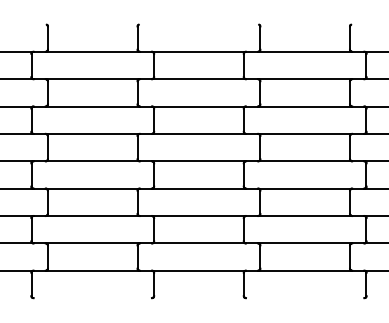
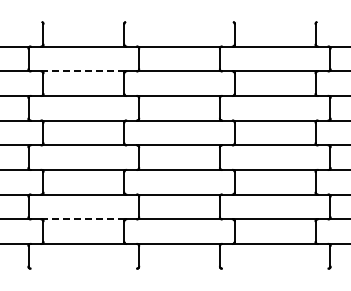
line: (93, 79) -> (84, 71), solid -> dashed
line: (93, 243) -> (84, 219), solid -> dashed

